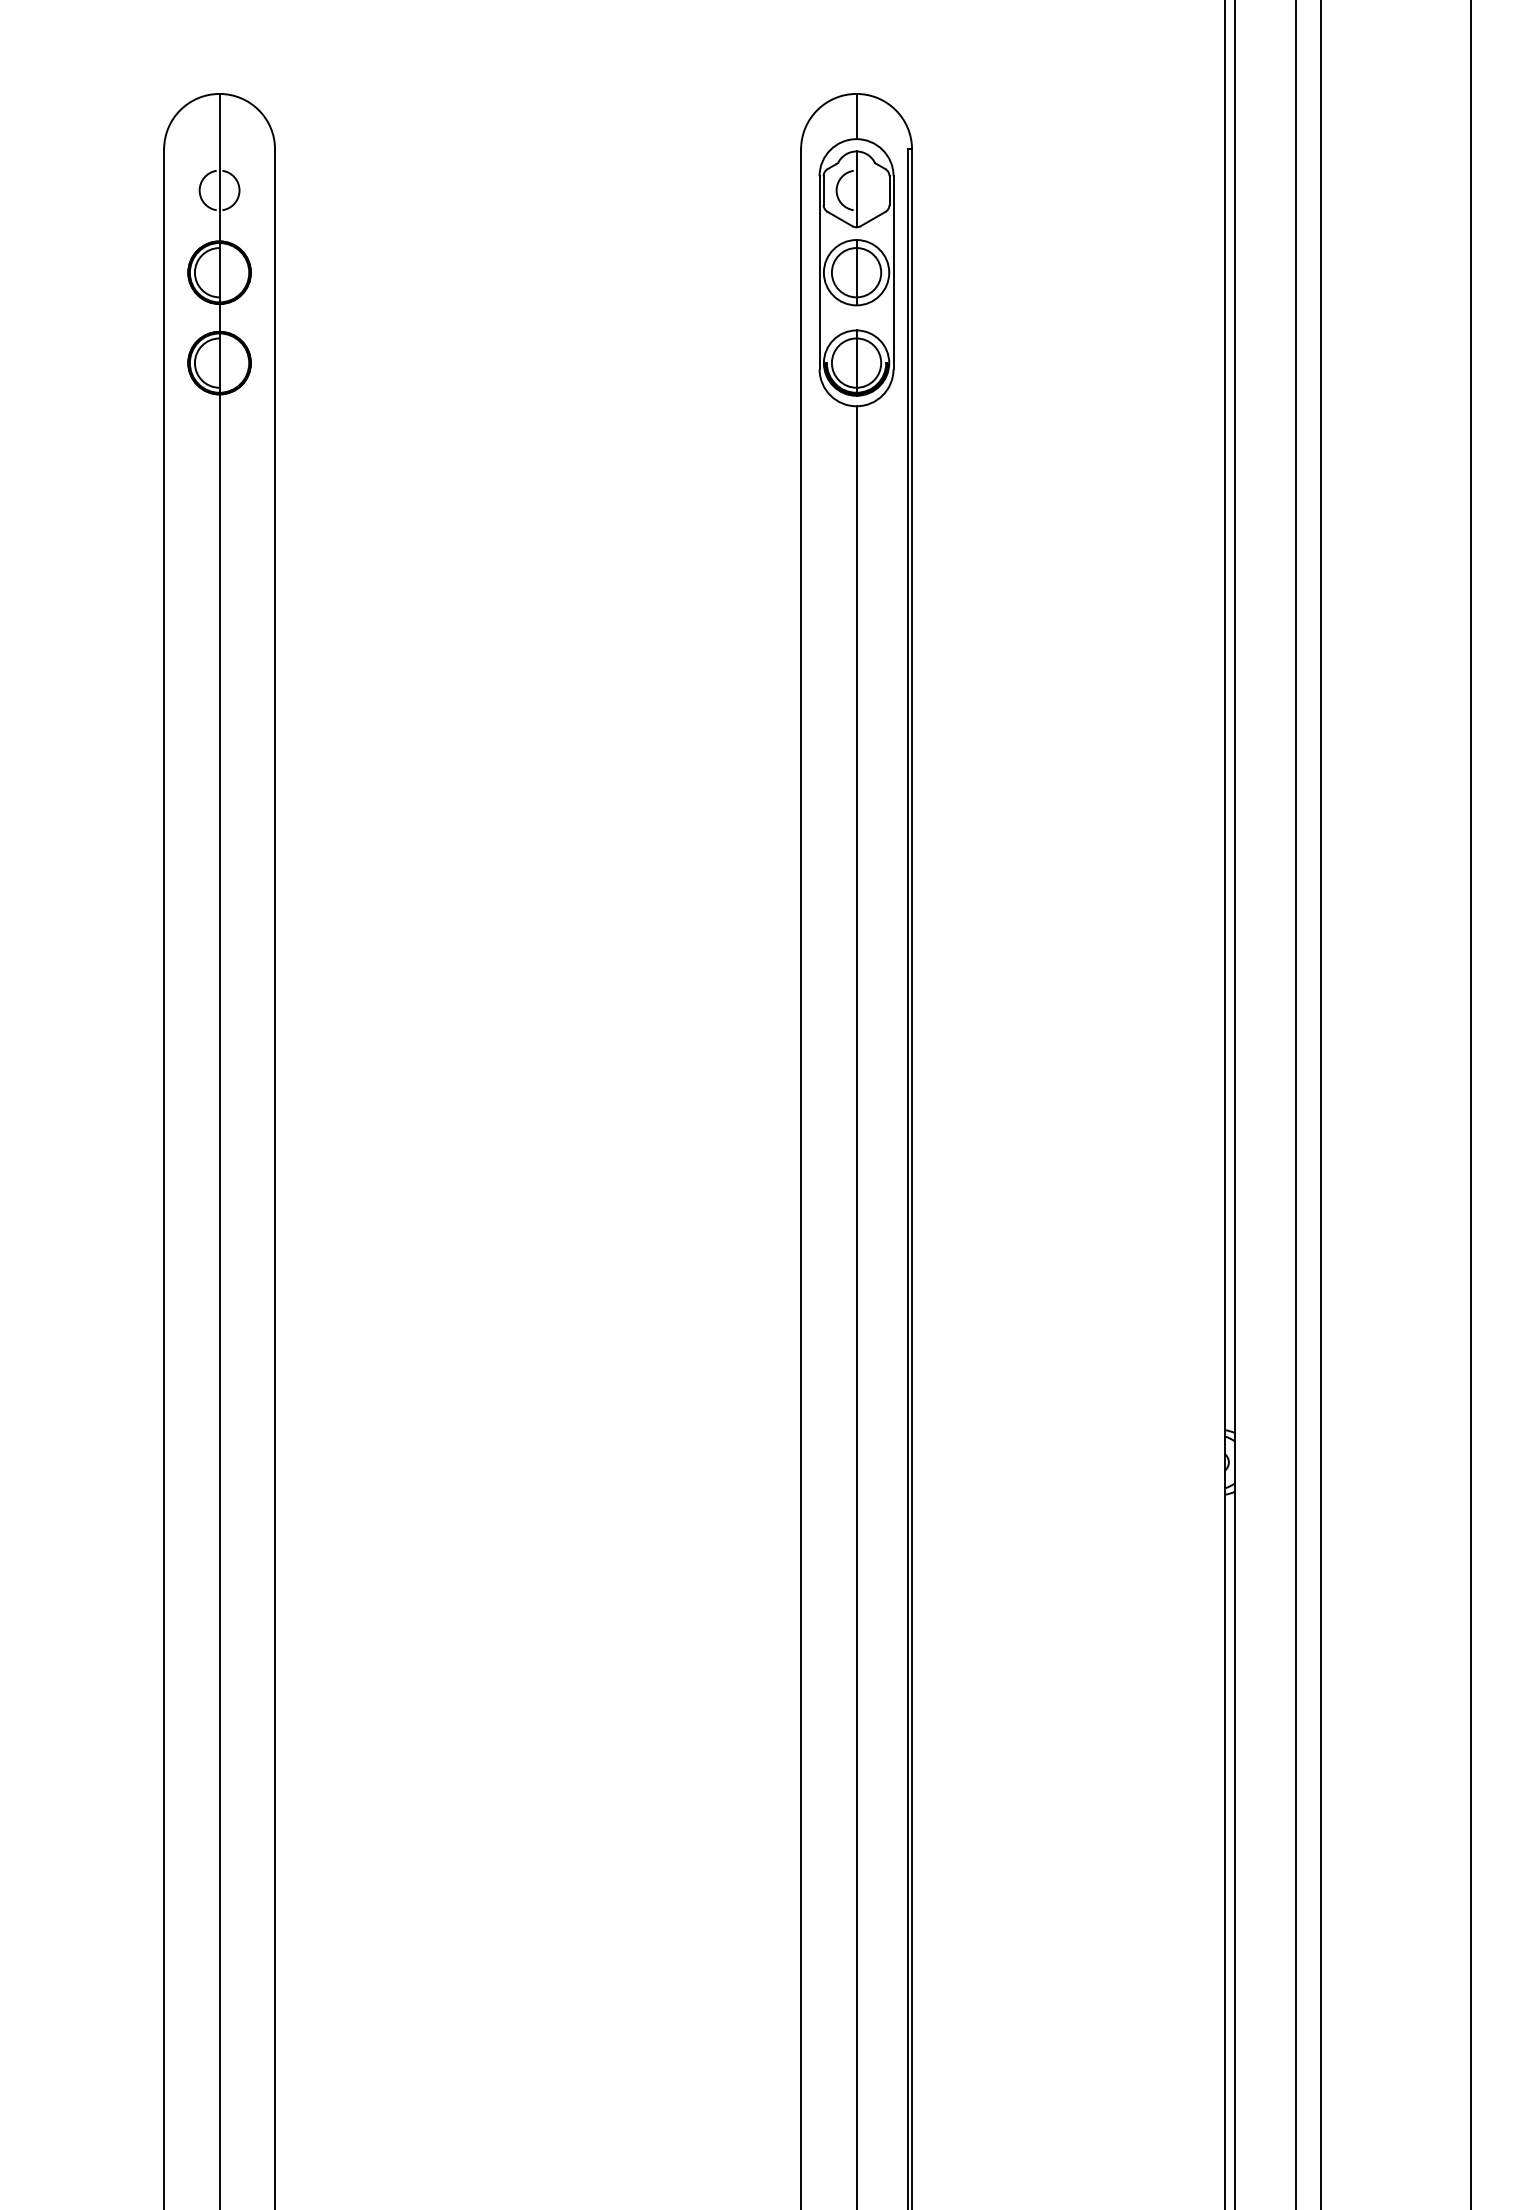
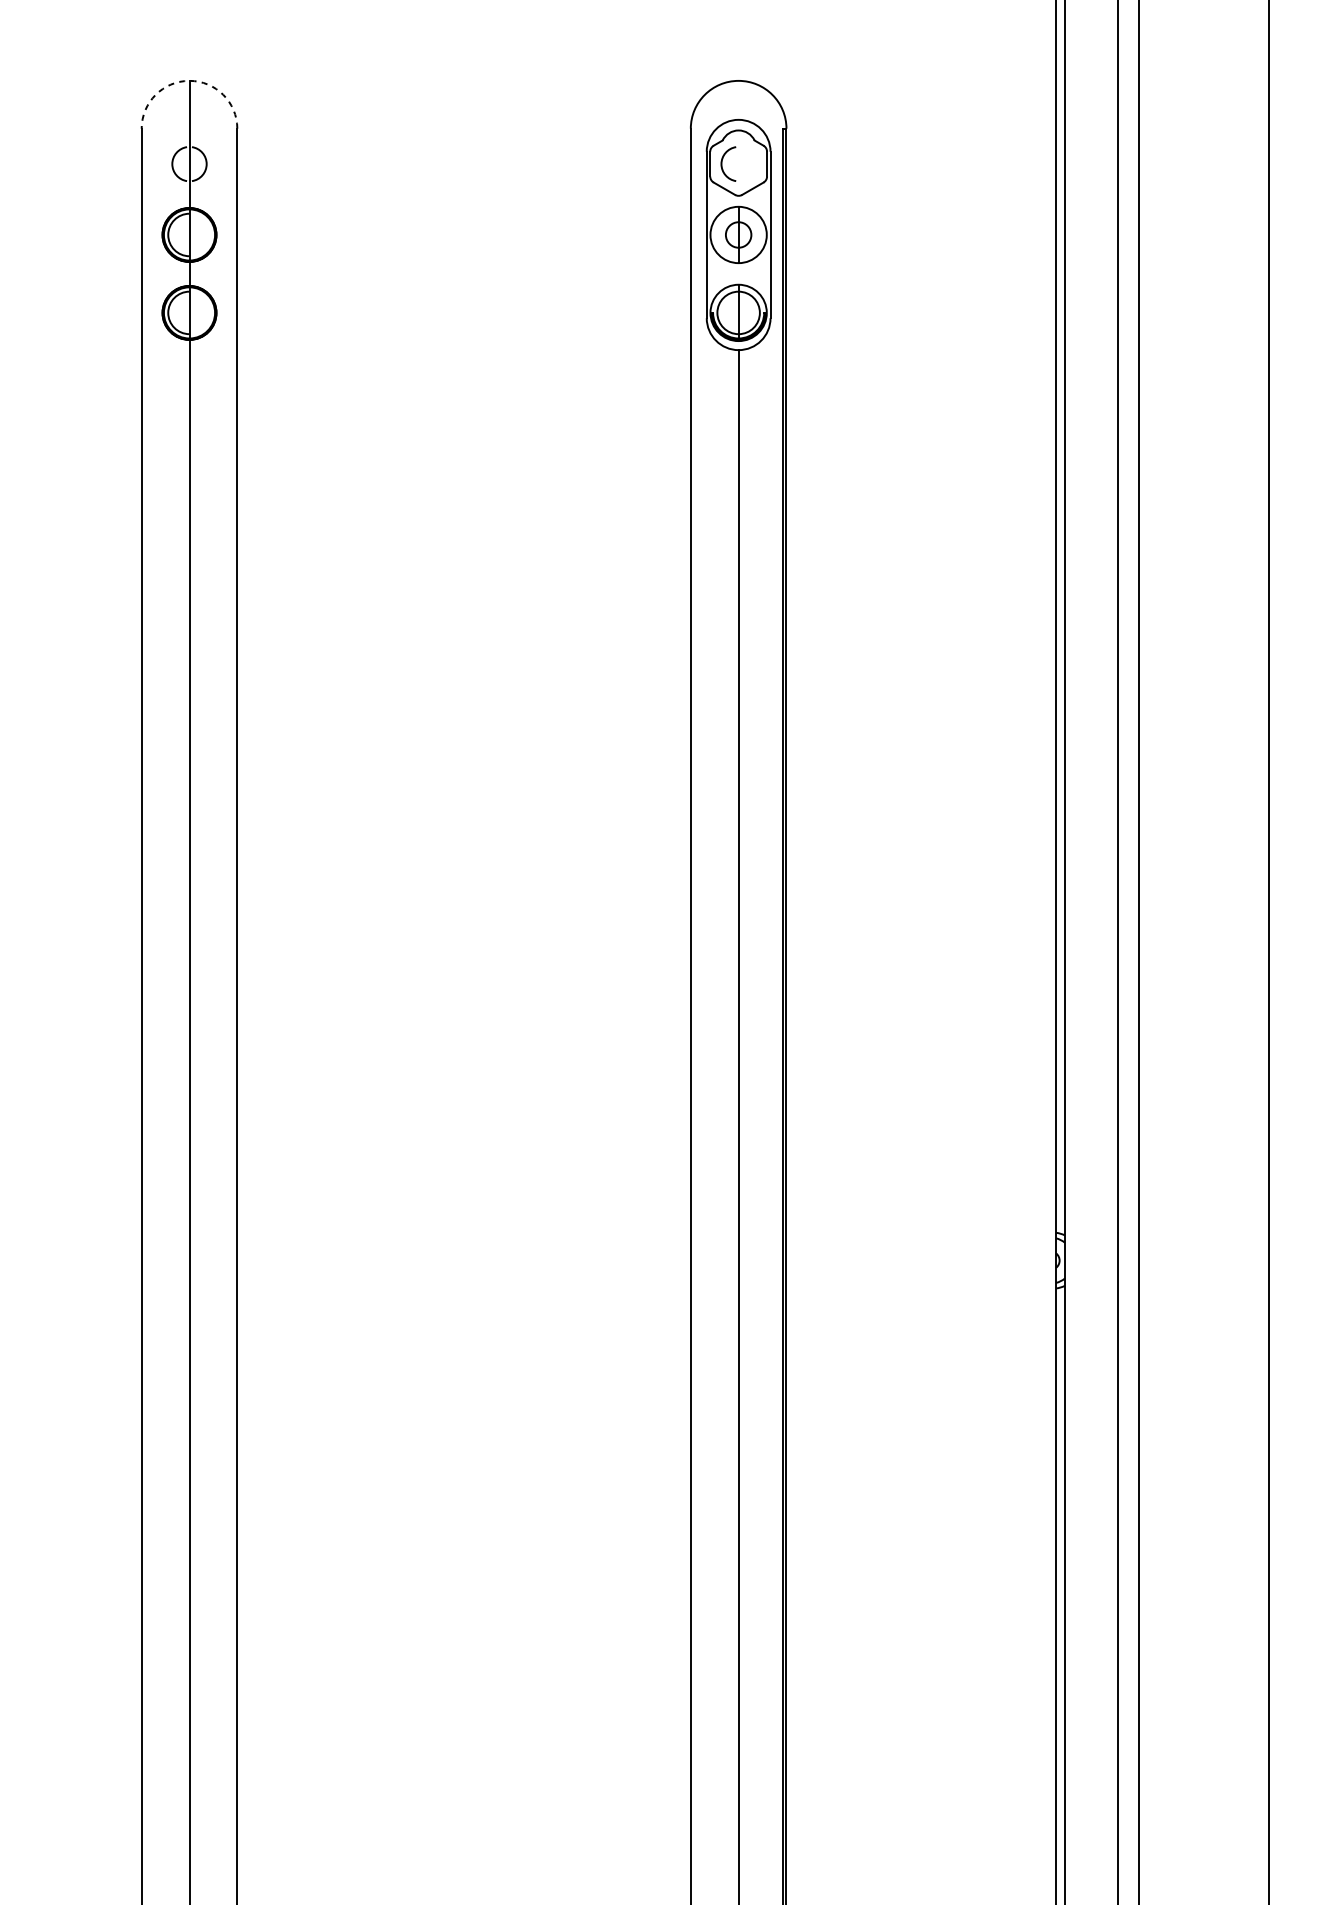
arc: (219, 93) -> (189, 80), solid -> dashed
line: (856, 116) -> (738, 100), removed
line: (856, 189) -> (738, 163), removed
circle: (856, 272) -> (738, 234), size x0.6

